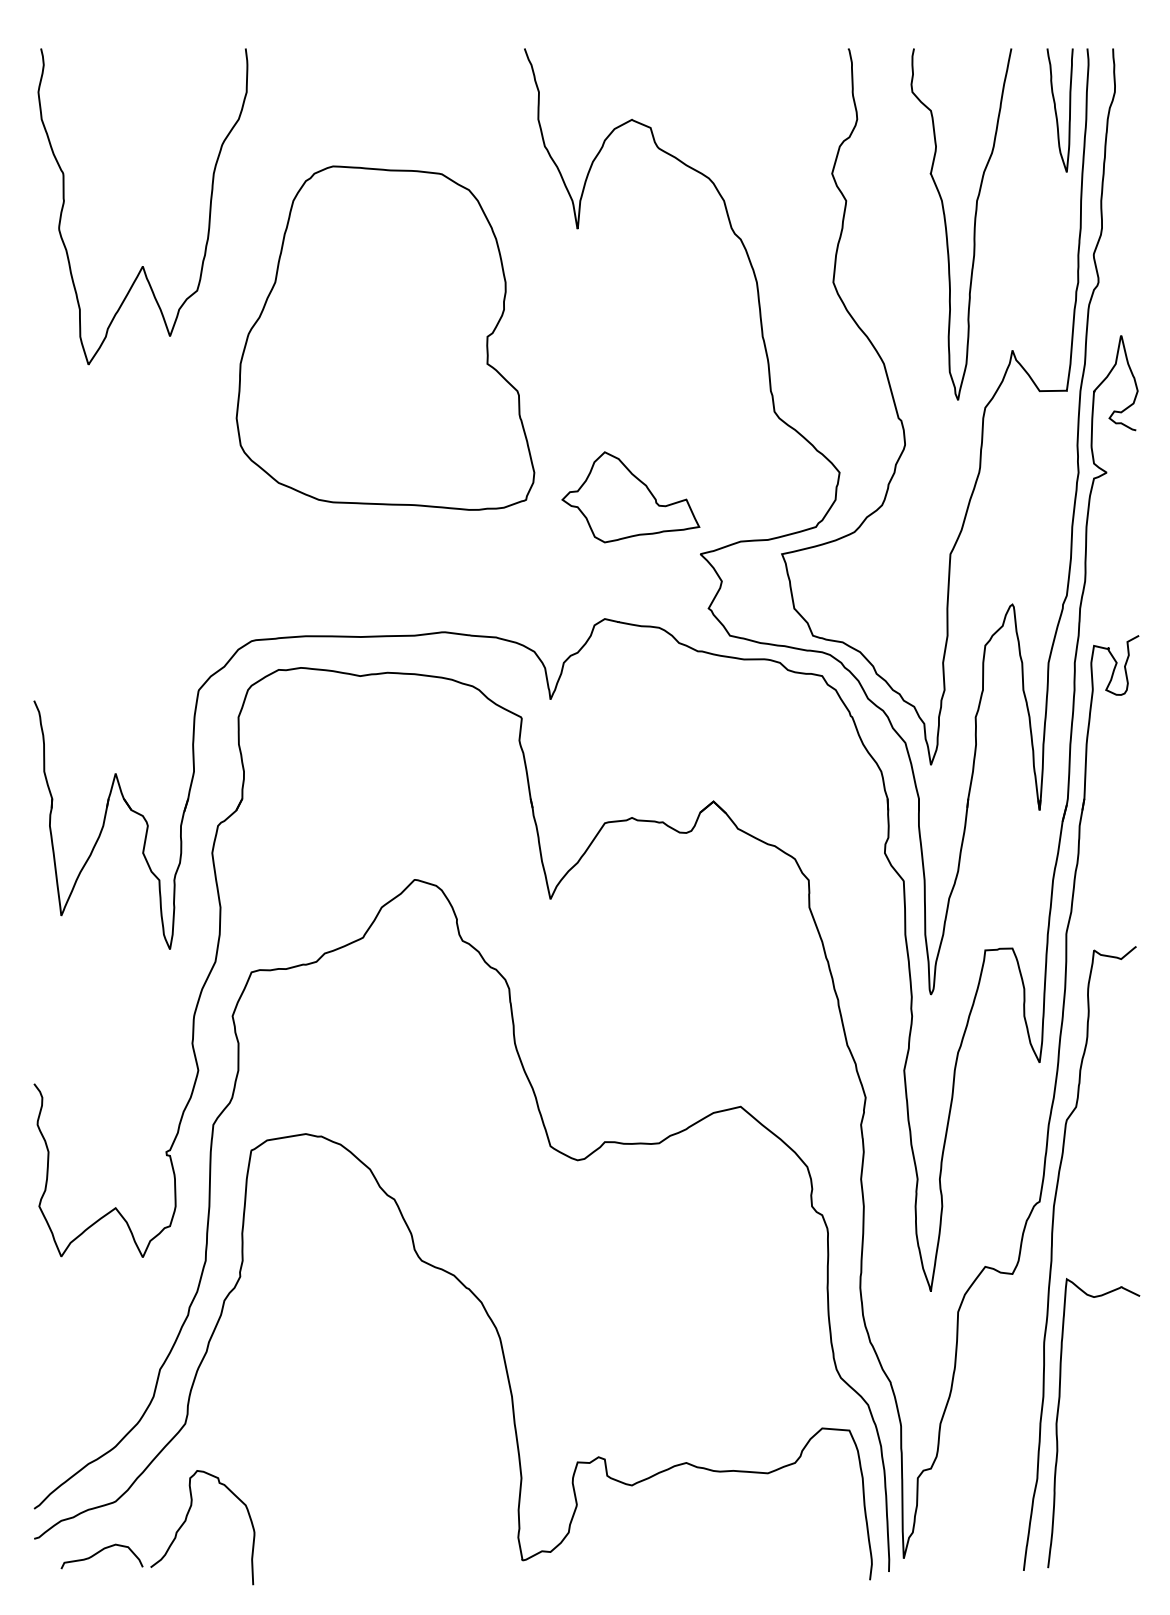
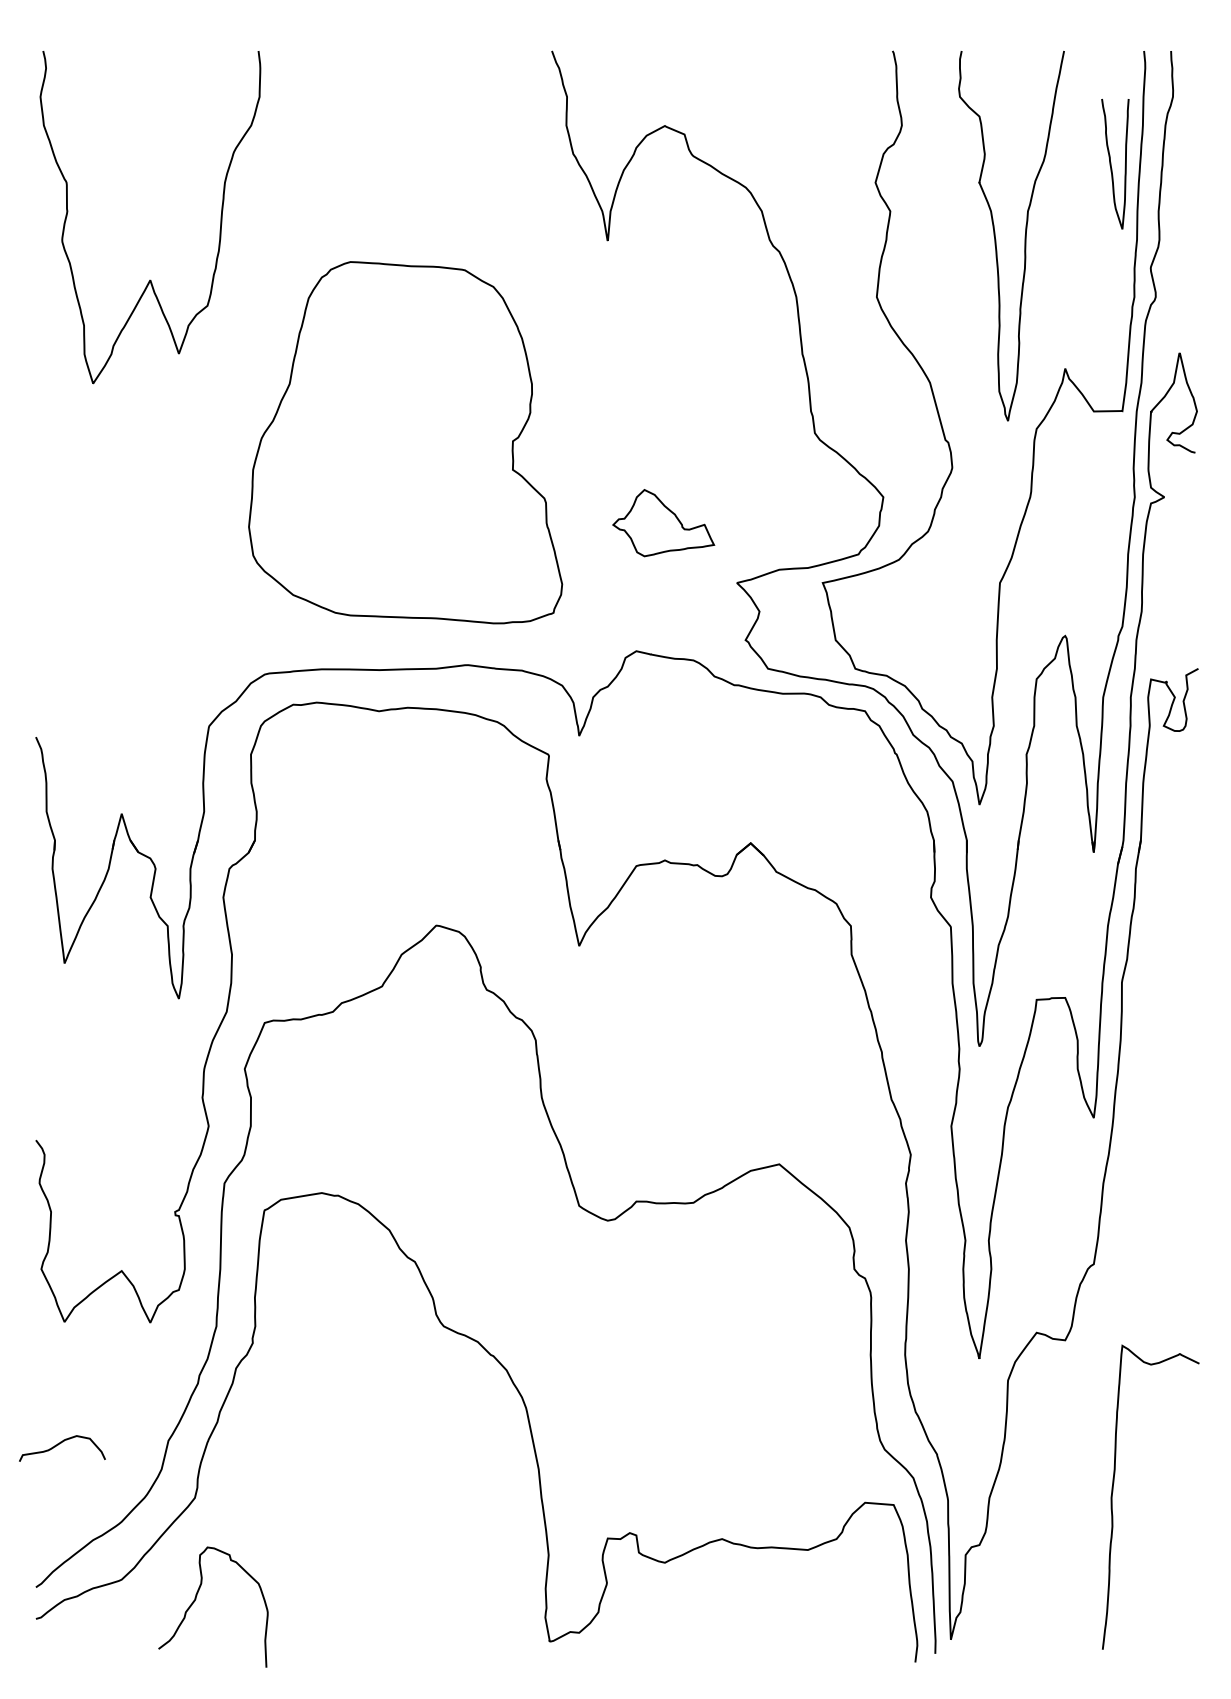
curve: (1056, 110) -> (1111, 164), moved
part: (385, 337) -> (405, 442), moved
part: (630, 496) -> (663, 522), size x0.7
curve: (1052, 1258) -> (1107, 1323), removed
curve: (99, 1552) -> (59, 1444), moved

